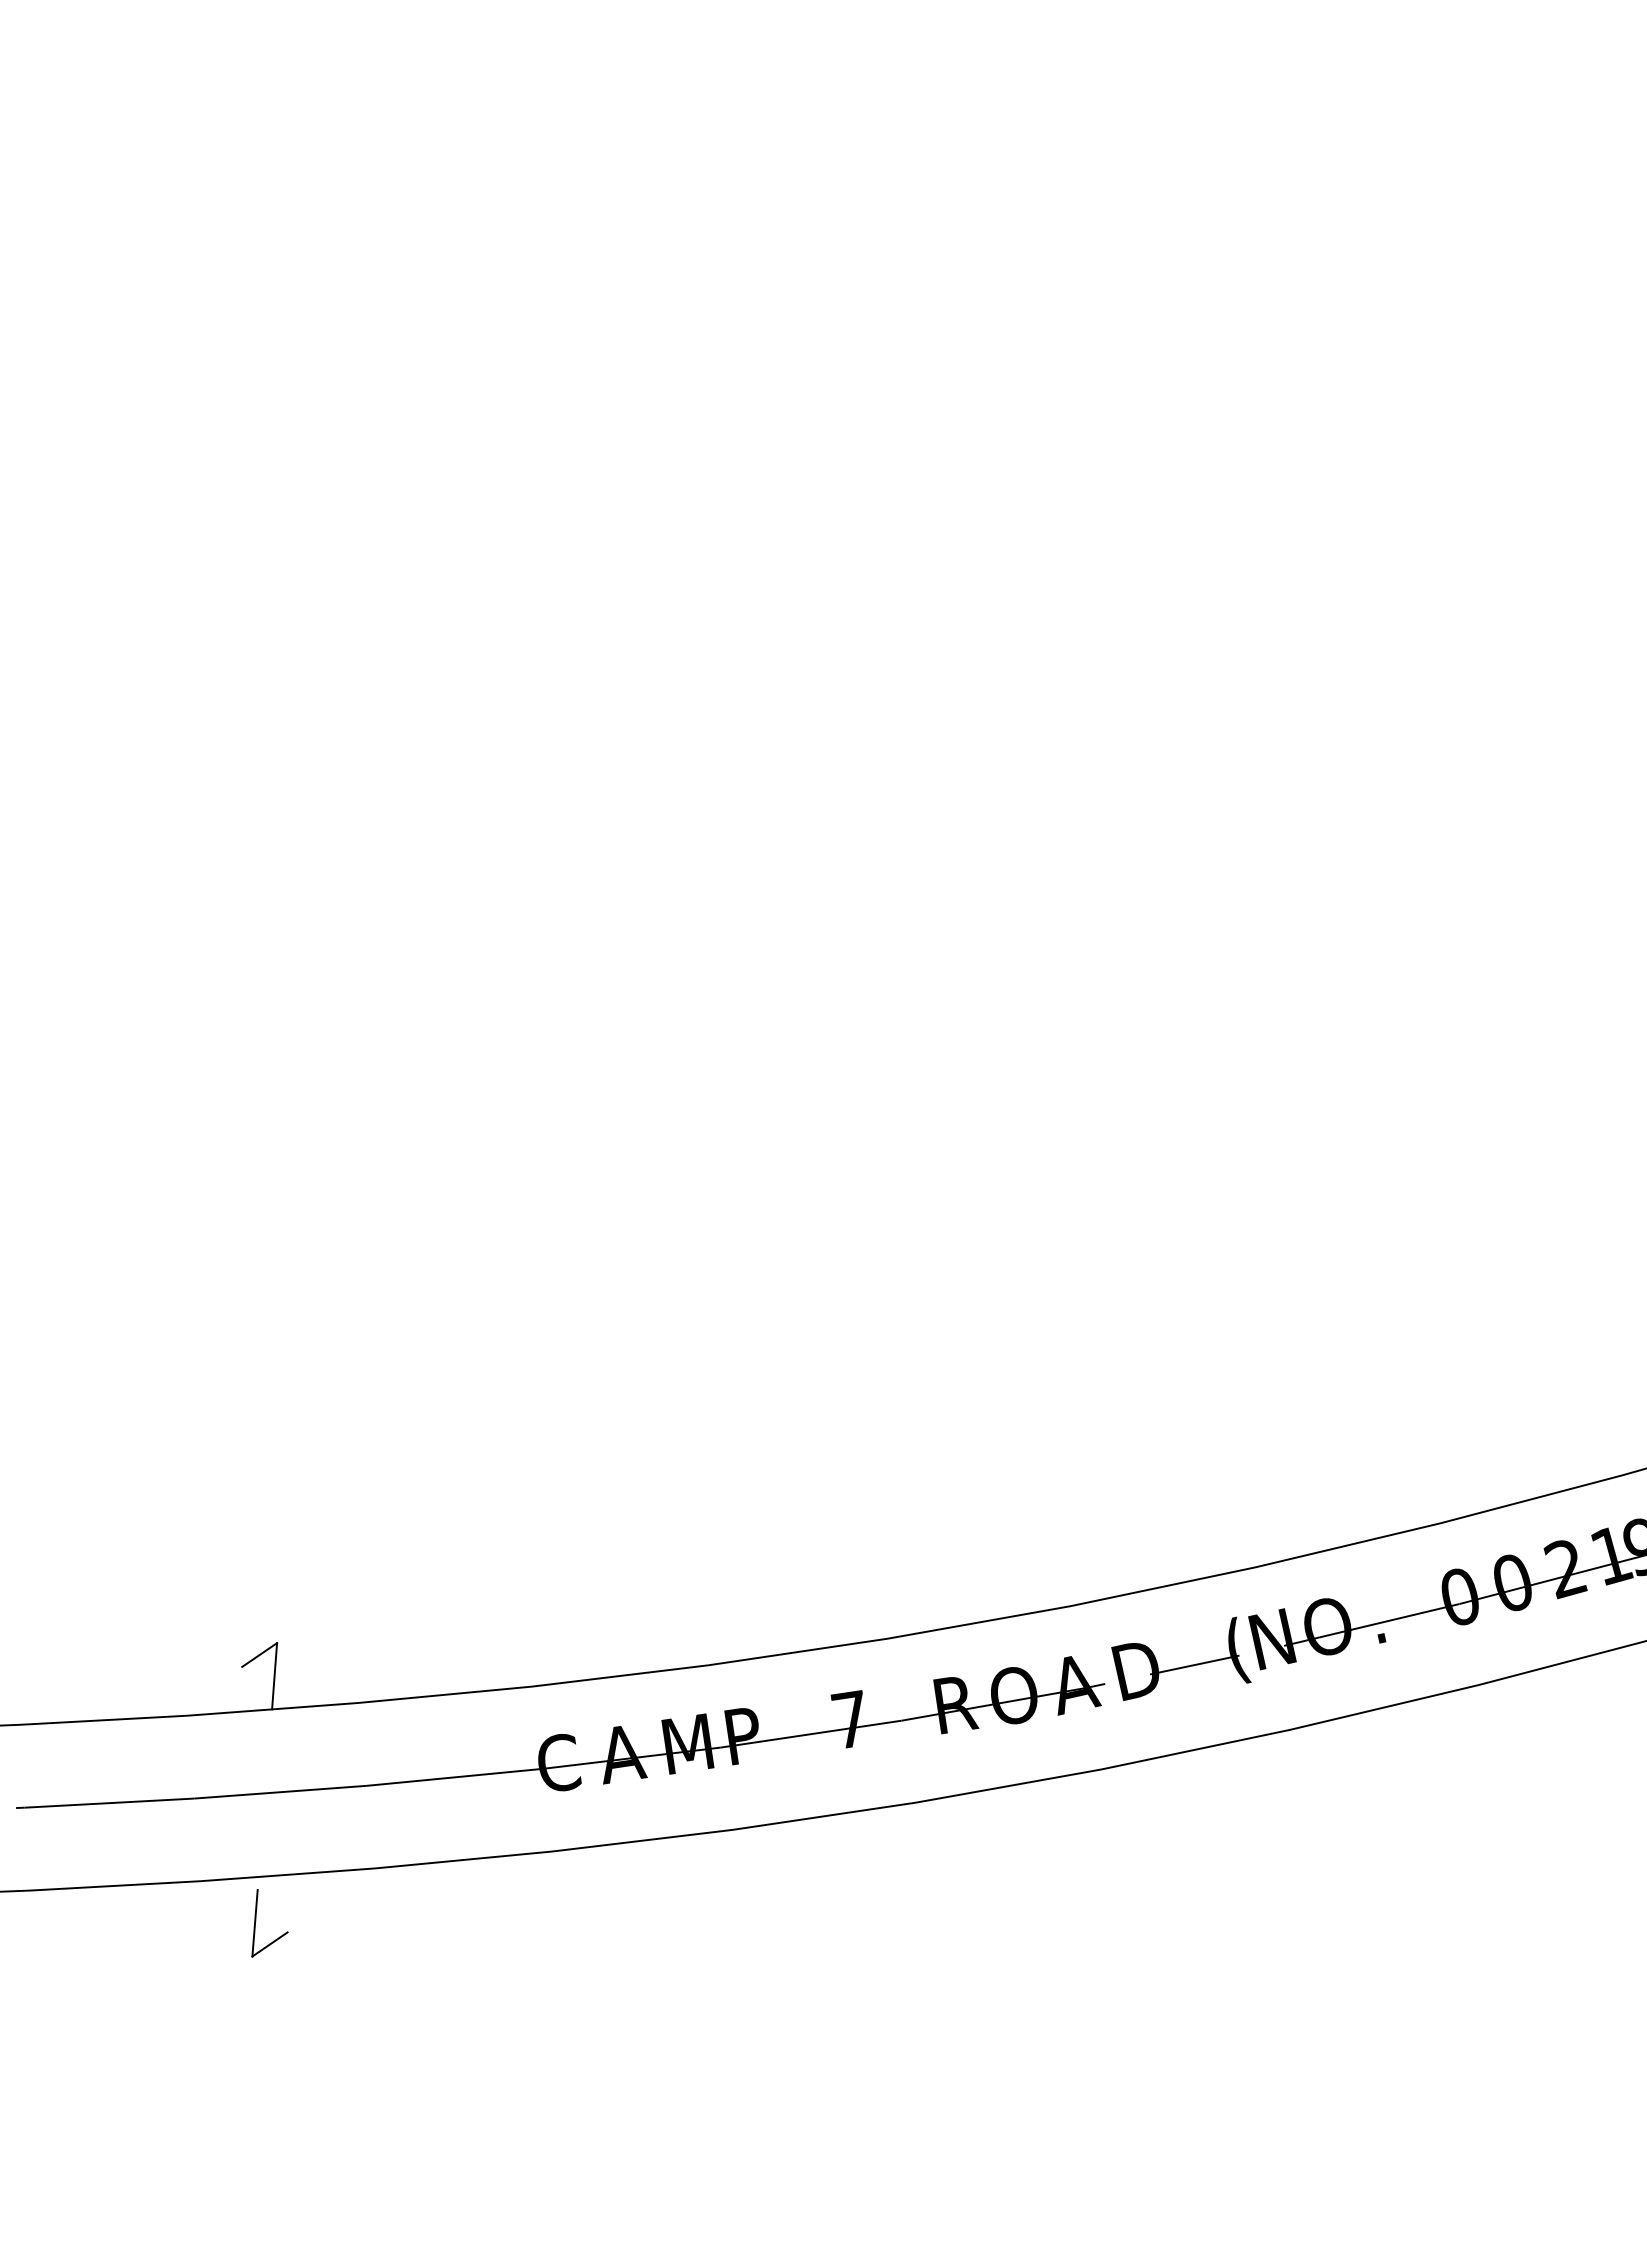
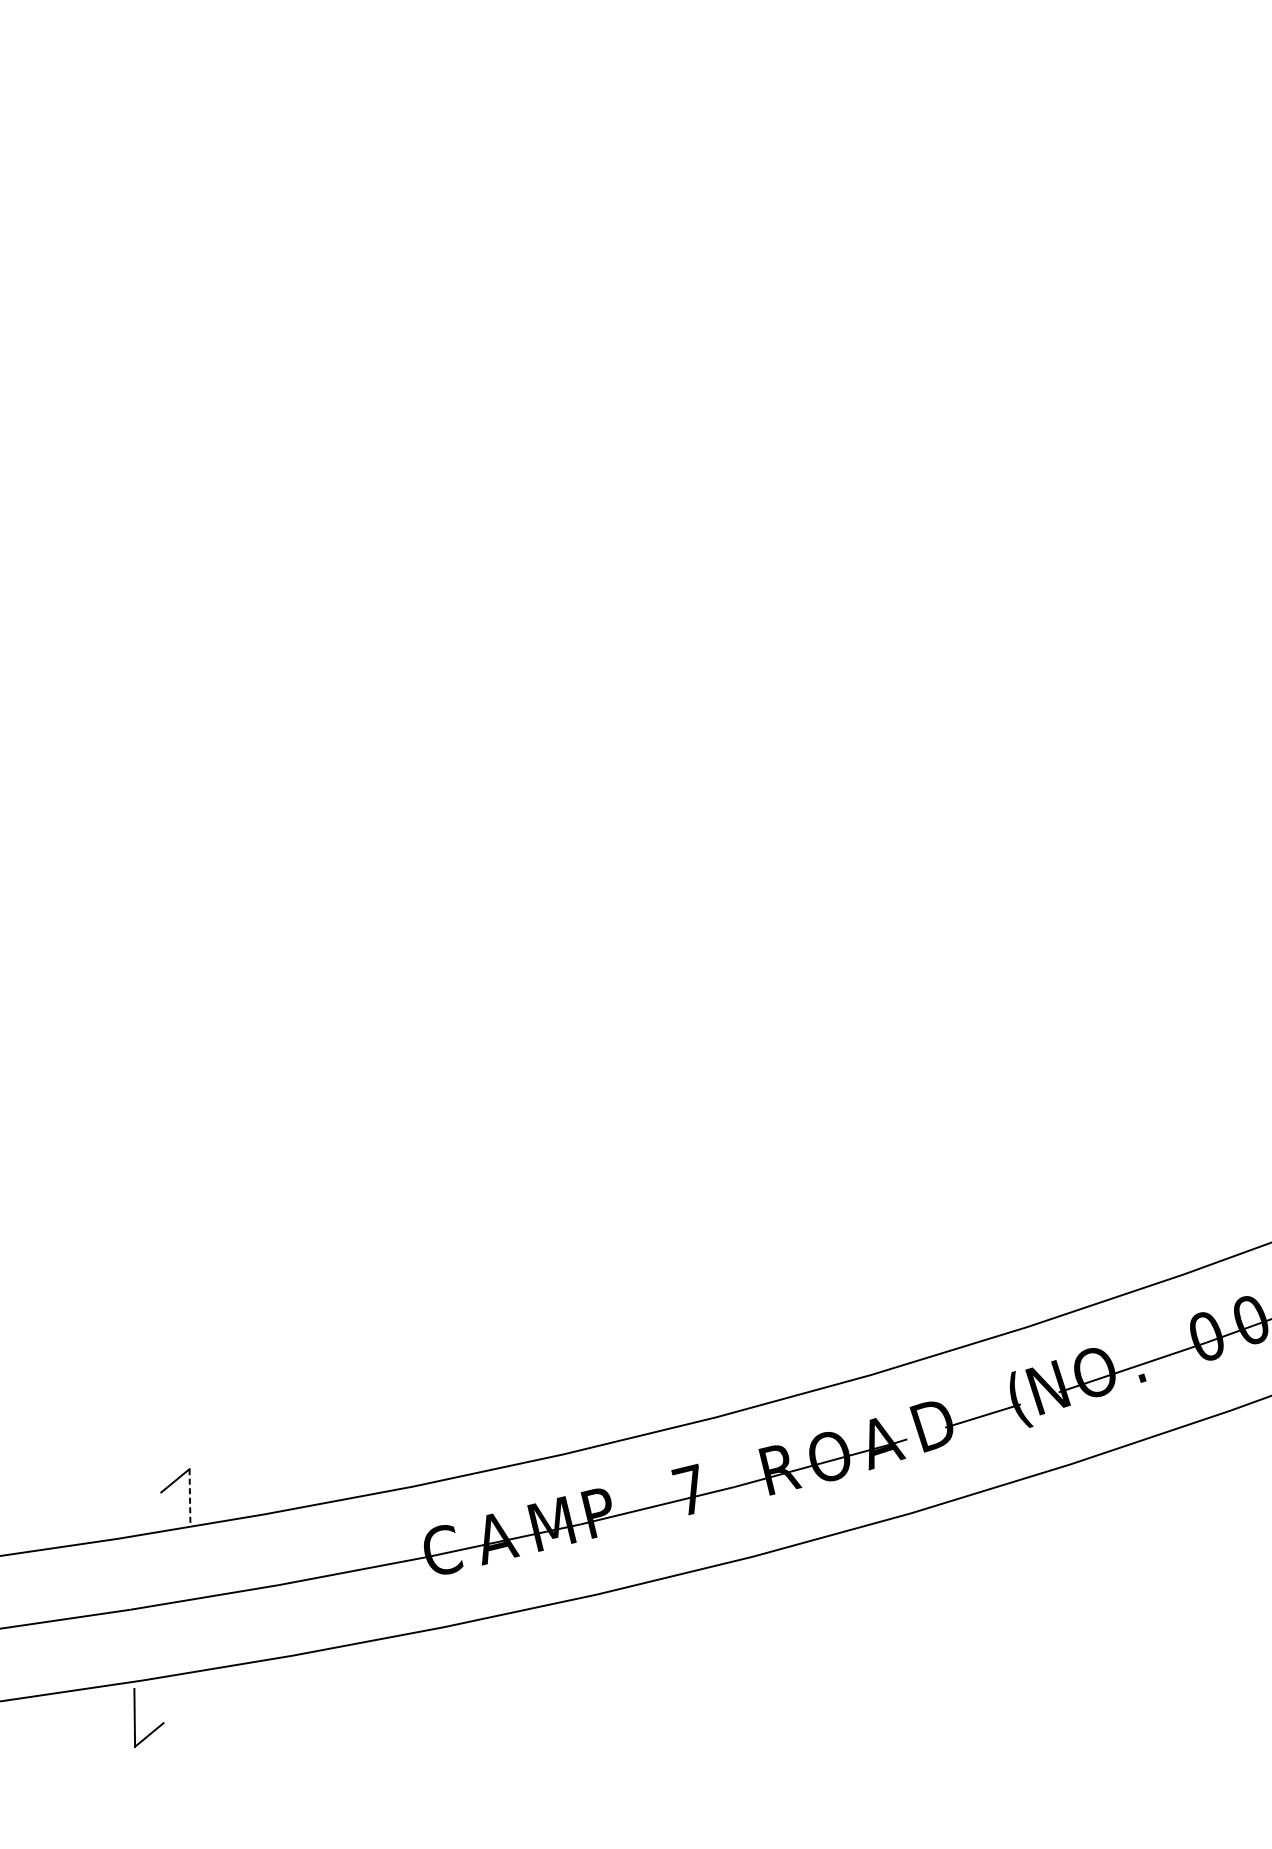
line: (274, 1676) -> (189, 1498), solid -> dashed
part: (256, 1921) -> (135, 1716), moved

